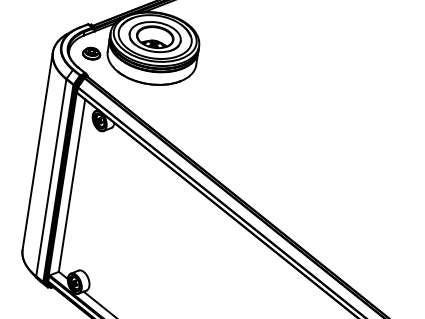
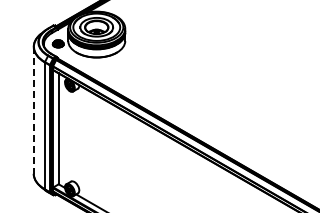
line: (37, 151) -> (33, 110), solid -> dashed

